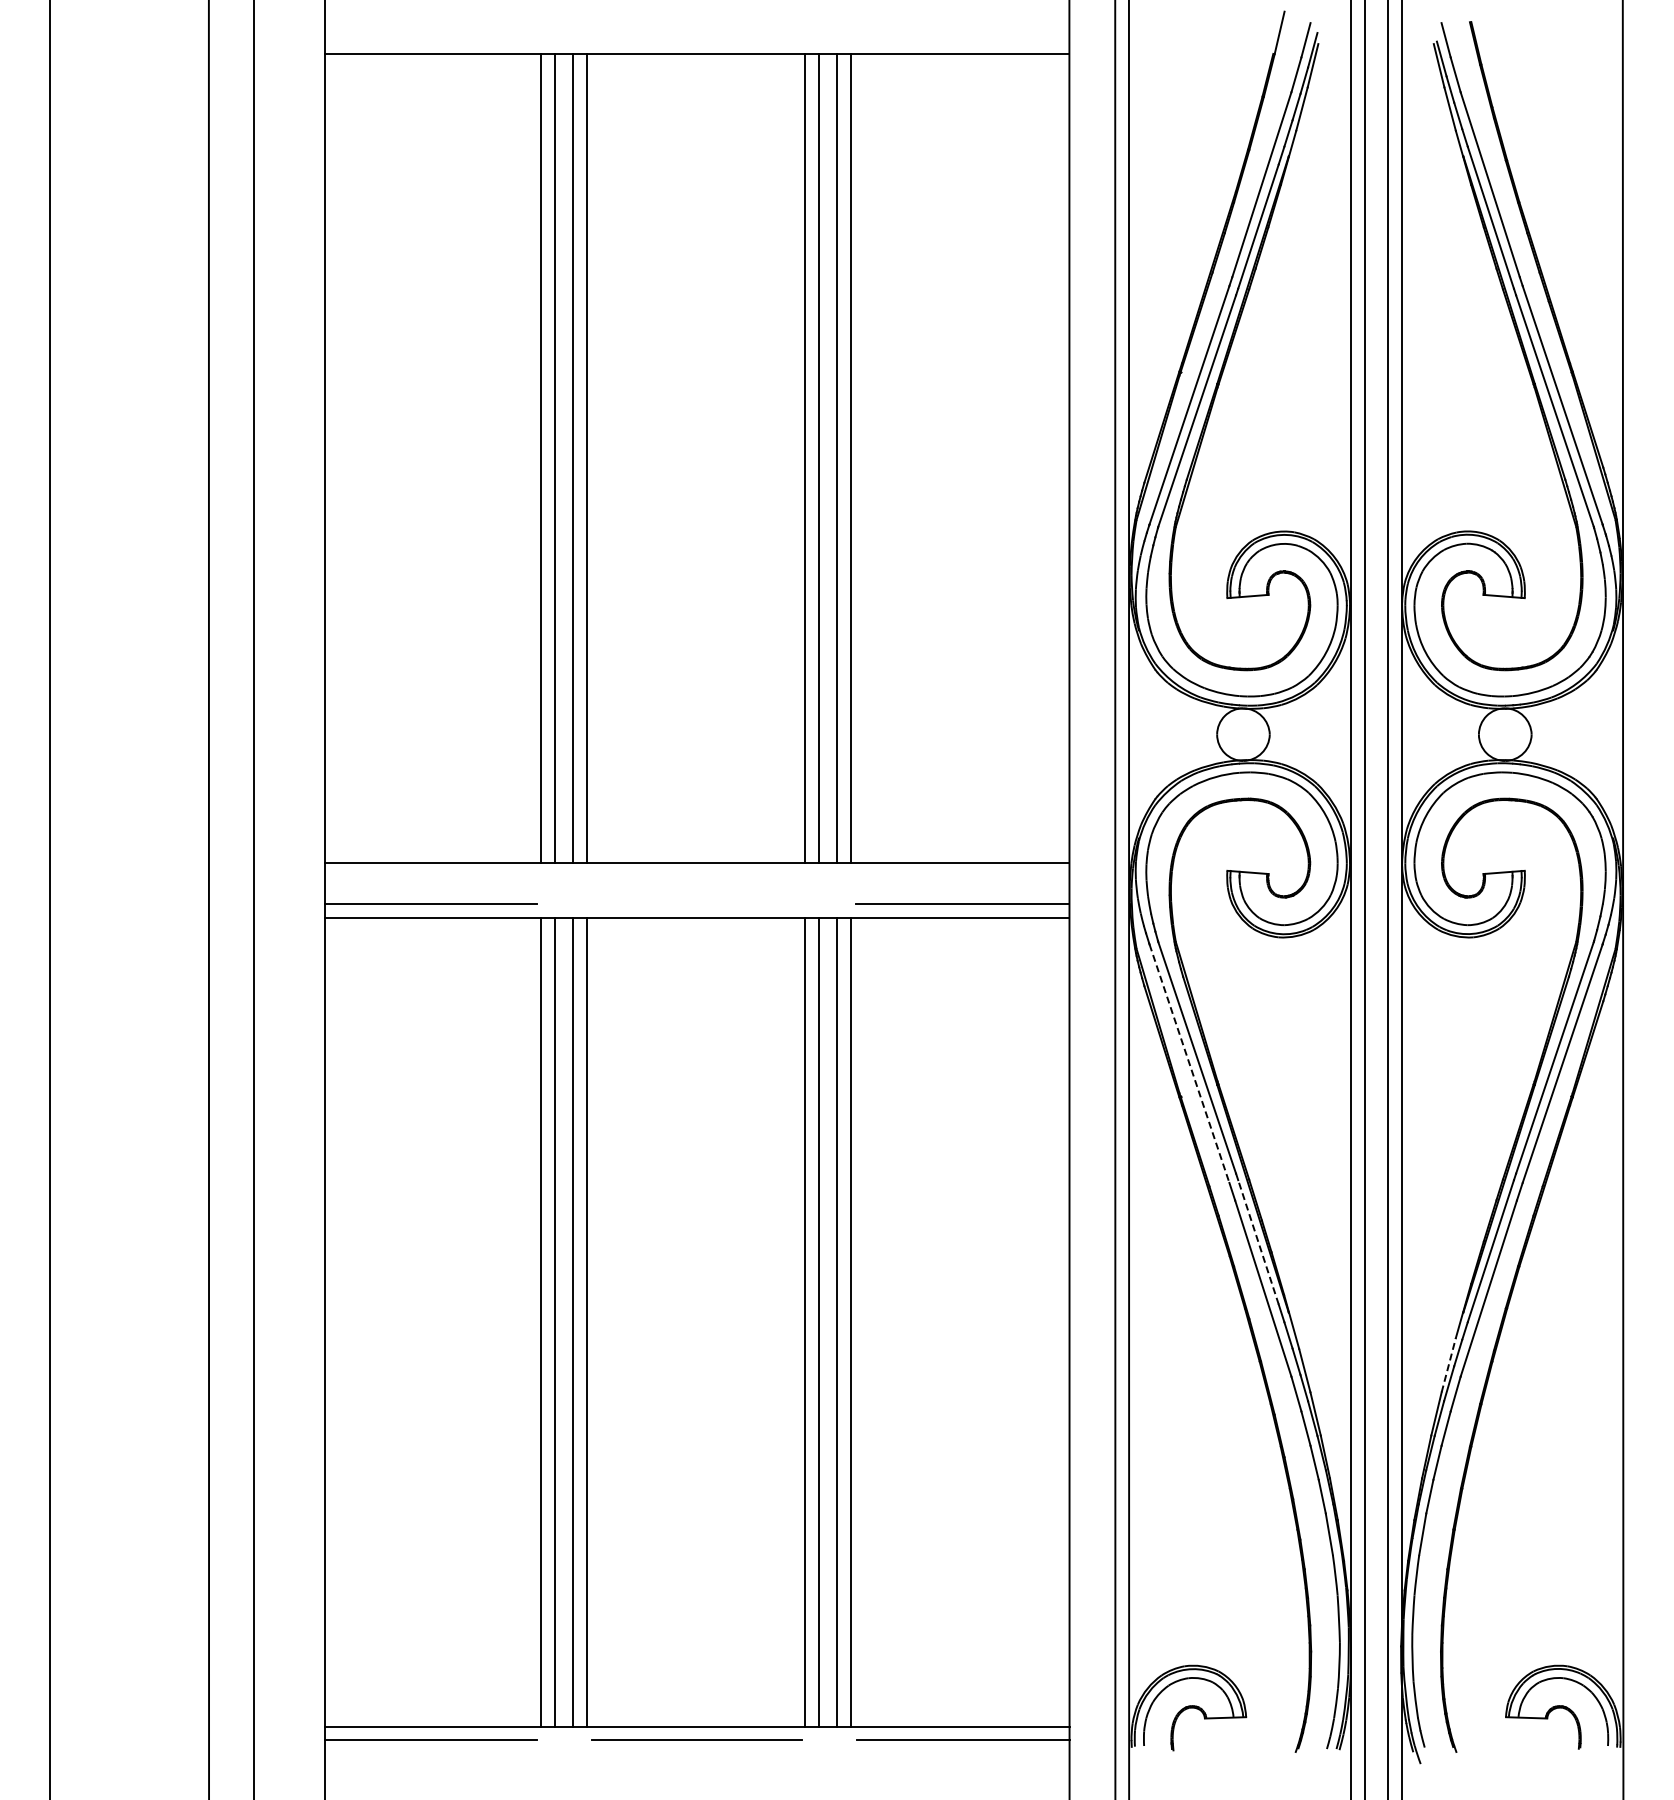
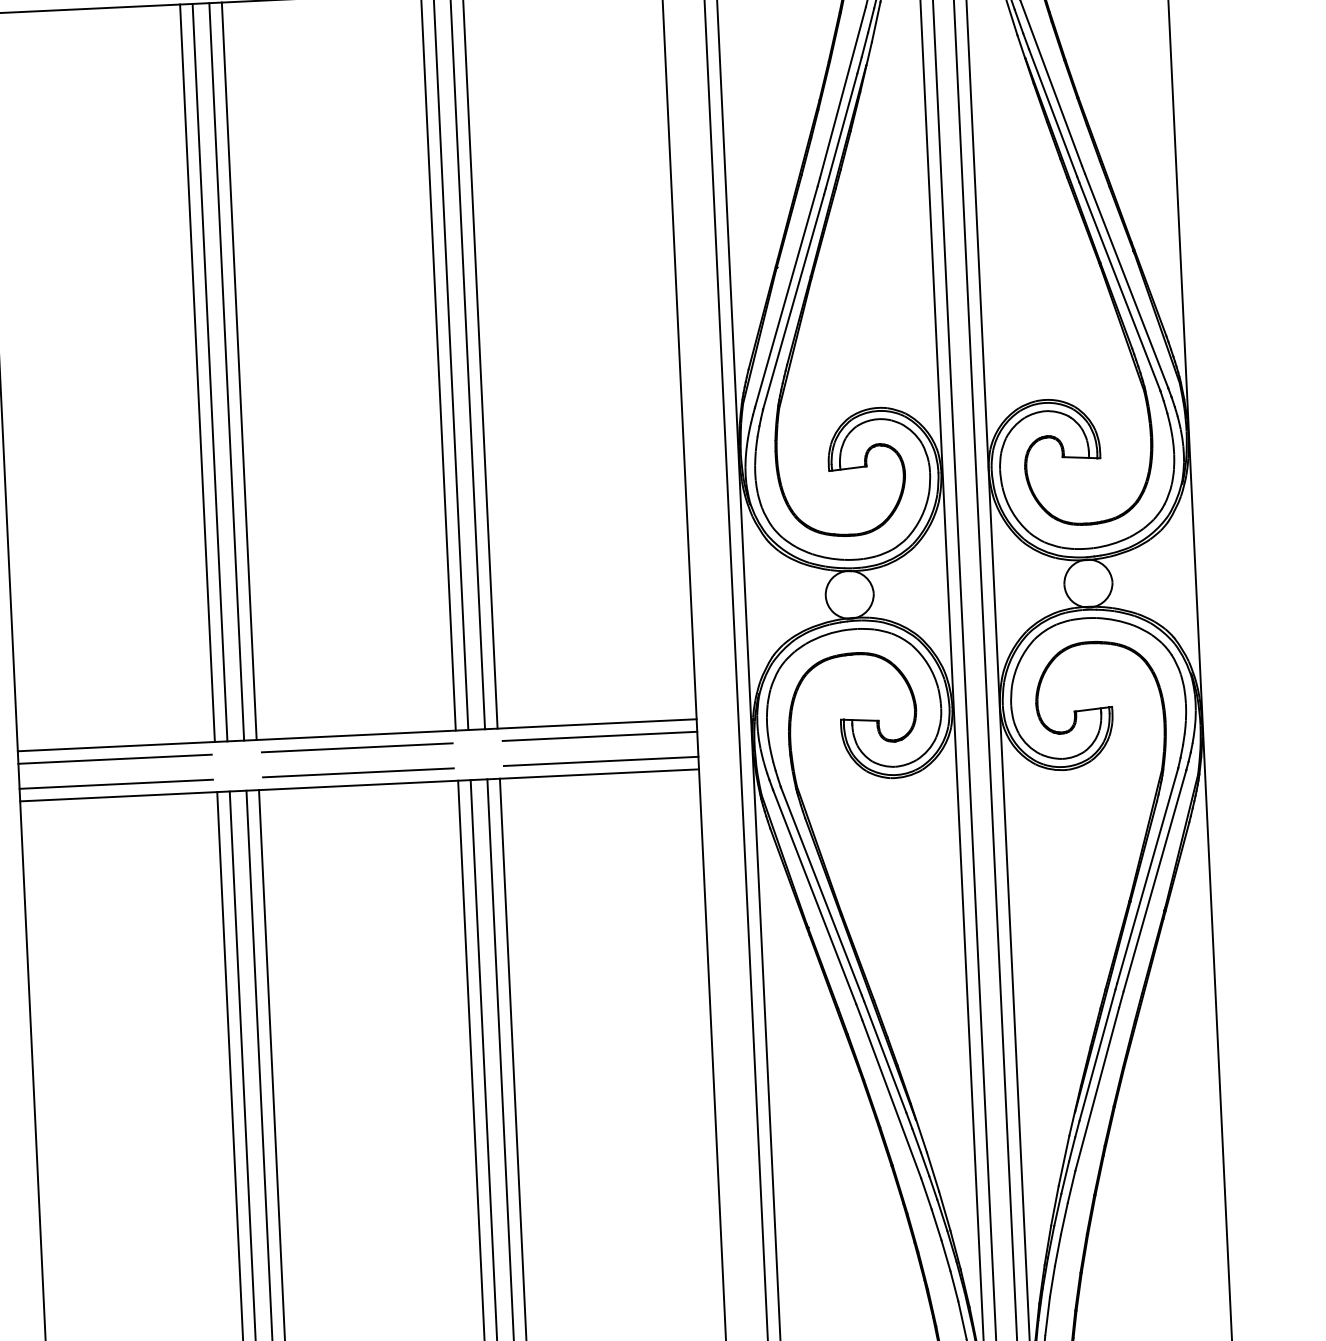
line: (430, 876) -> (114, 759), added
line: (696, 876) -> (357, 747), added
line: (962, 876) -> (599, 736), added
line: (696, 904) -> (358, 773), added
line: (1189, 1063) -> (814, 896), dashed -> solid
line: (1258, 1241) -> (885, 1056), dashed -> solid
line: (1448, 1364) -> (1063, 1160), dashed -> solid

